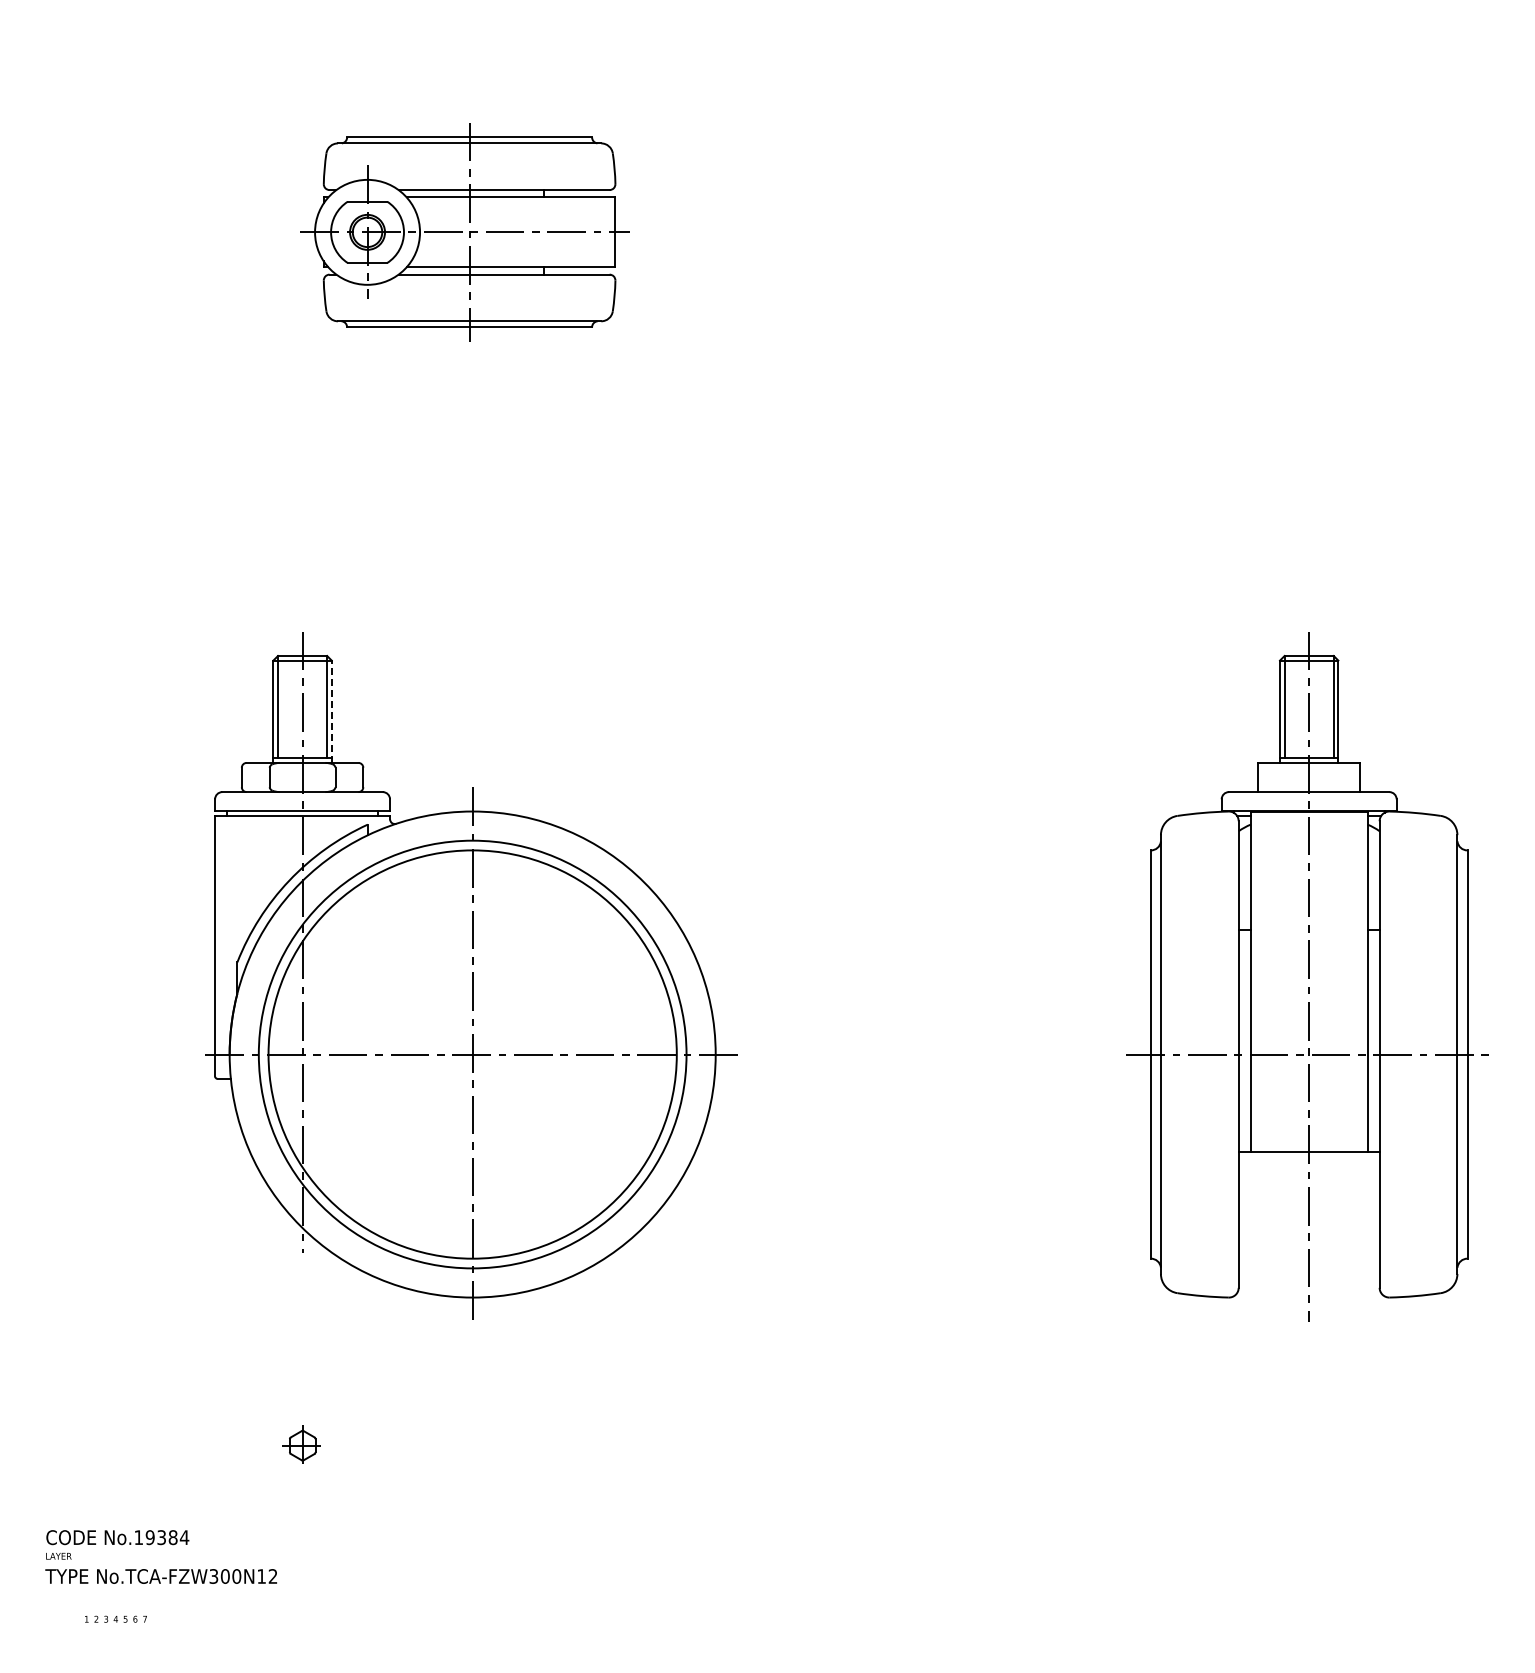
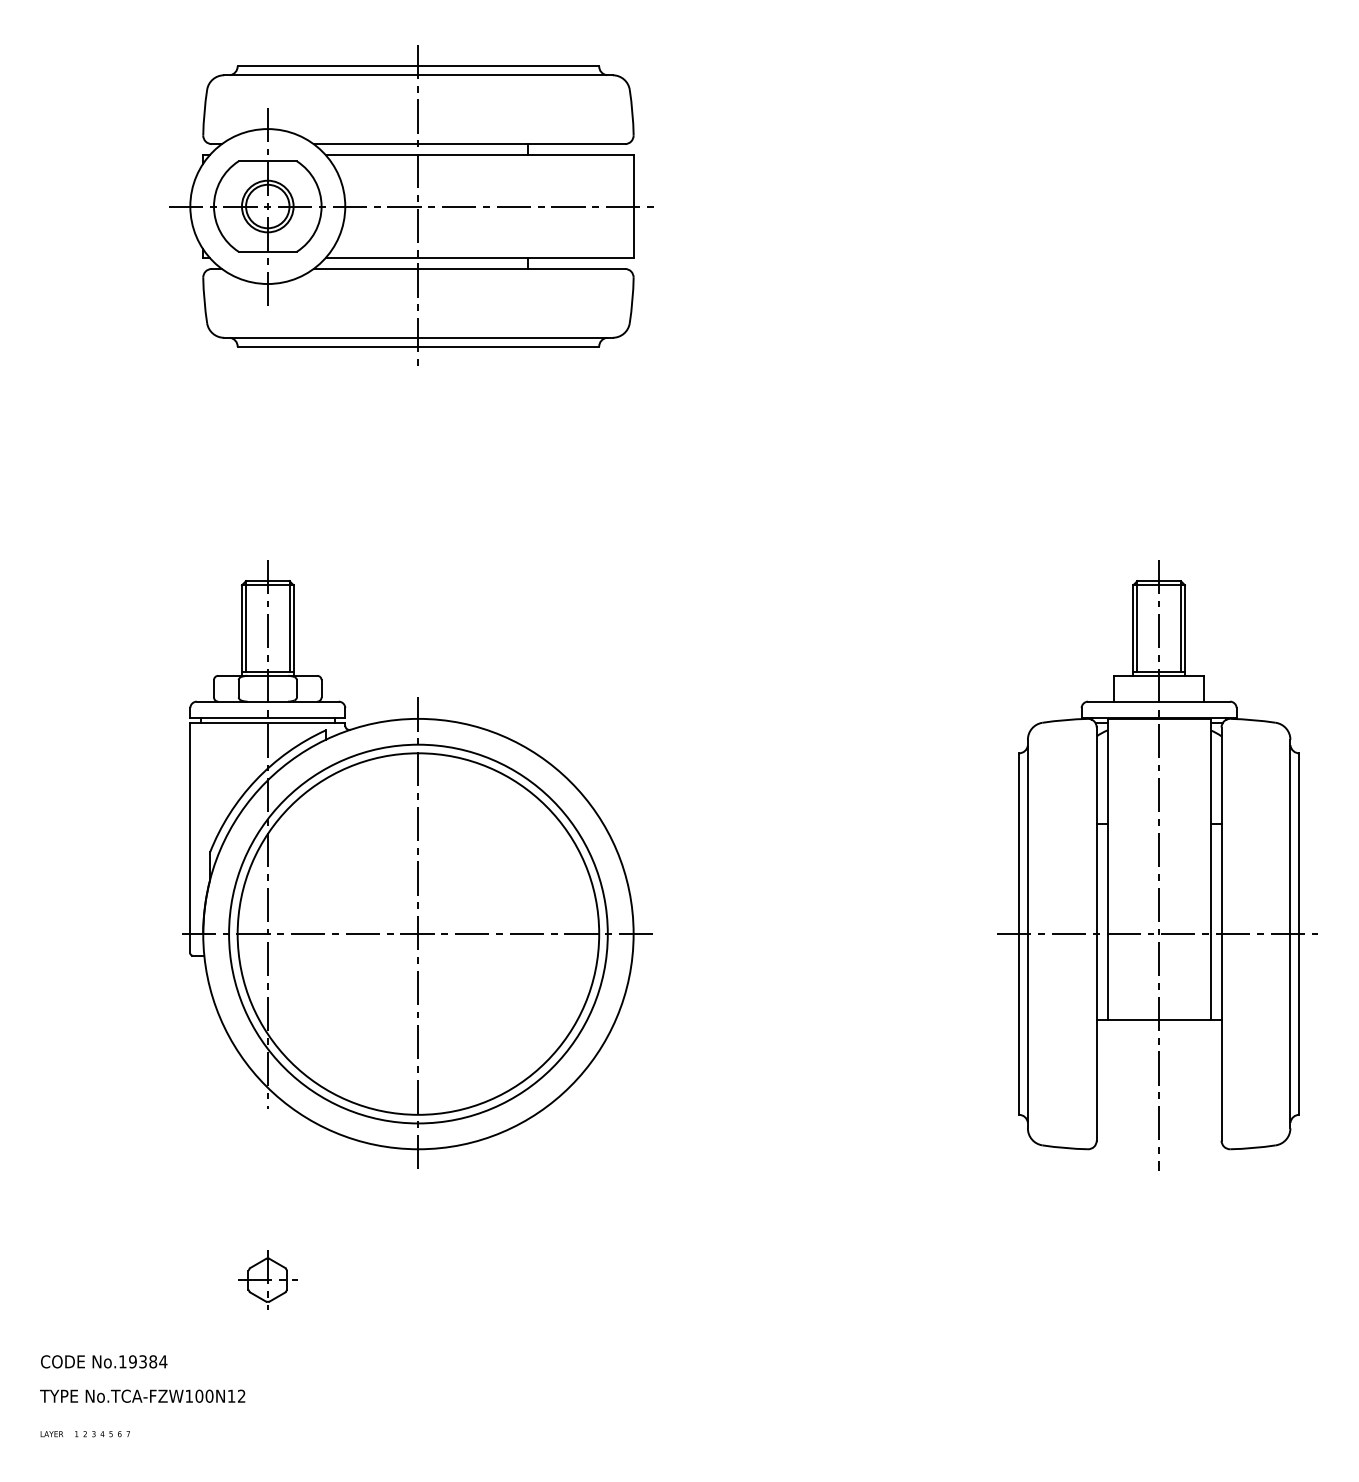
part: (464, 231) -> (411, 205), size x1.67
line: (331, 711) -> (293, 630), dashed -> solid
part: (302, 1445) -> (267, 1280), size x1.67
text: (58, 1556) -> (51, 1434), moved
text: (213, 1576) -> (188, 1396), No.TCA-FZW300N12 -> No.TCA-FZW100N12

